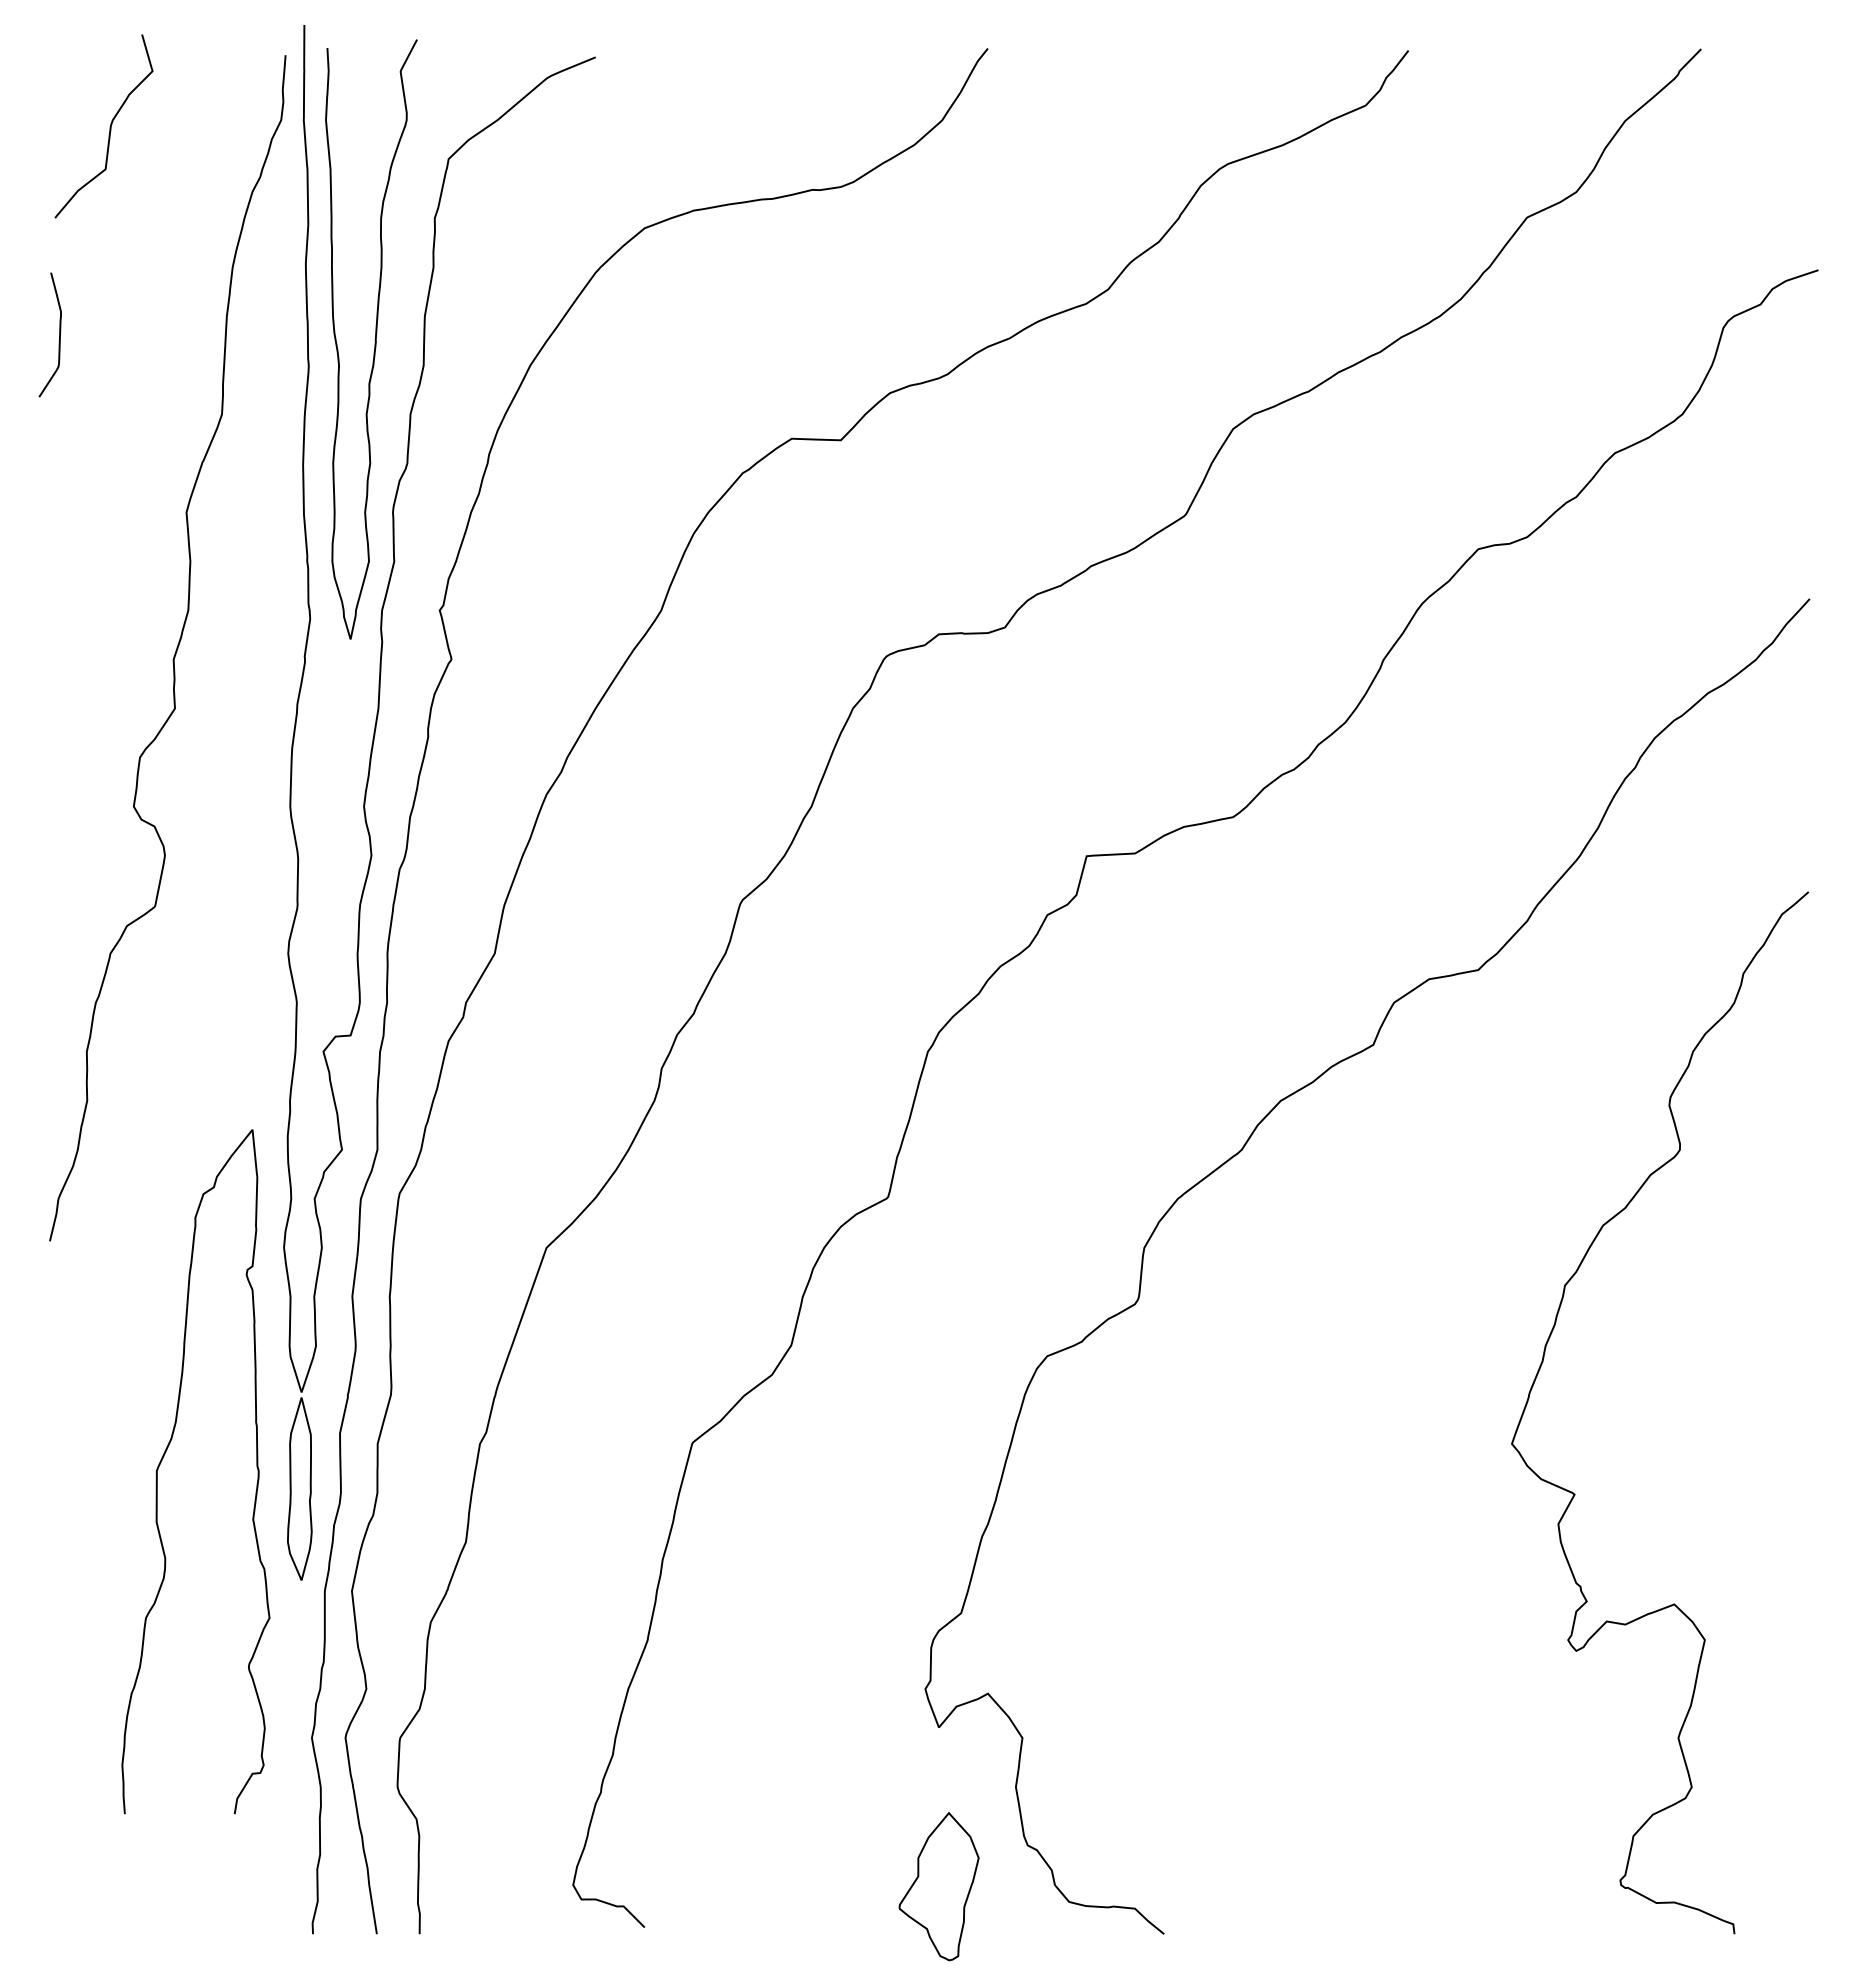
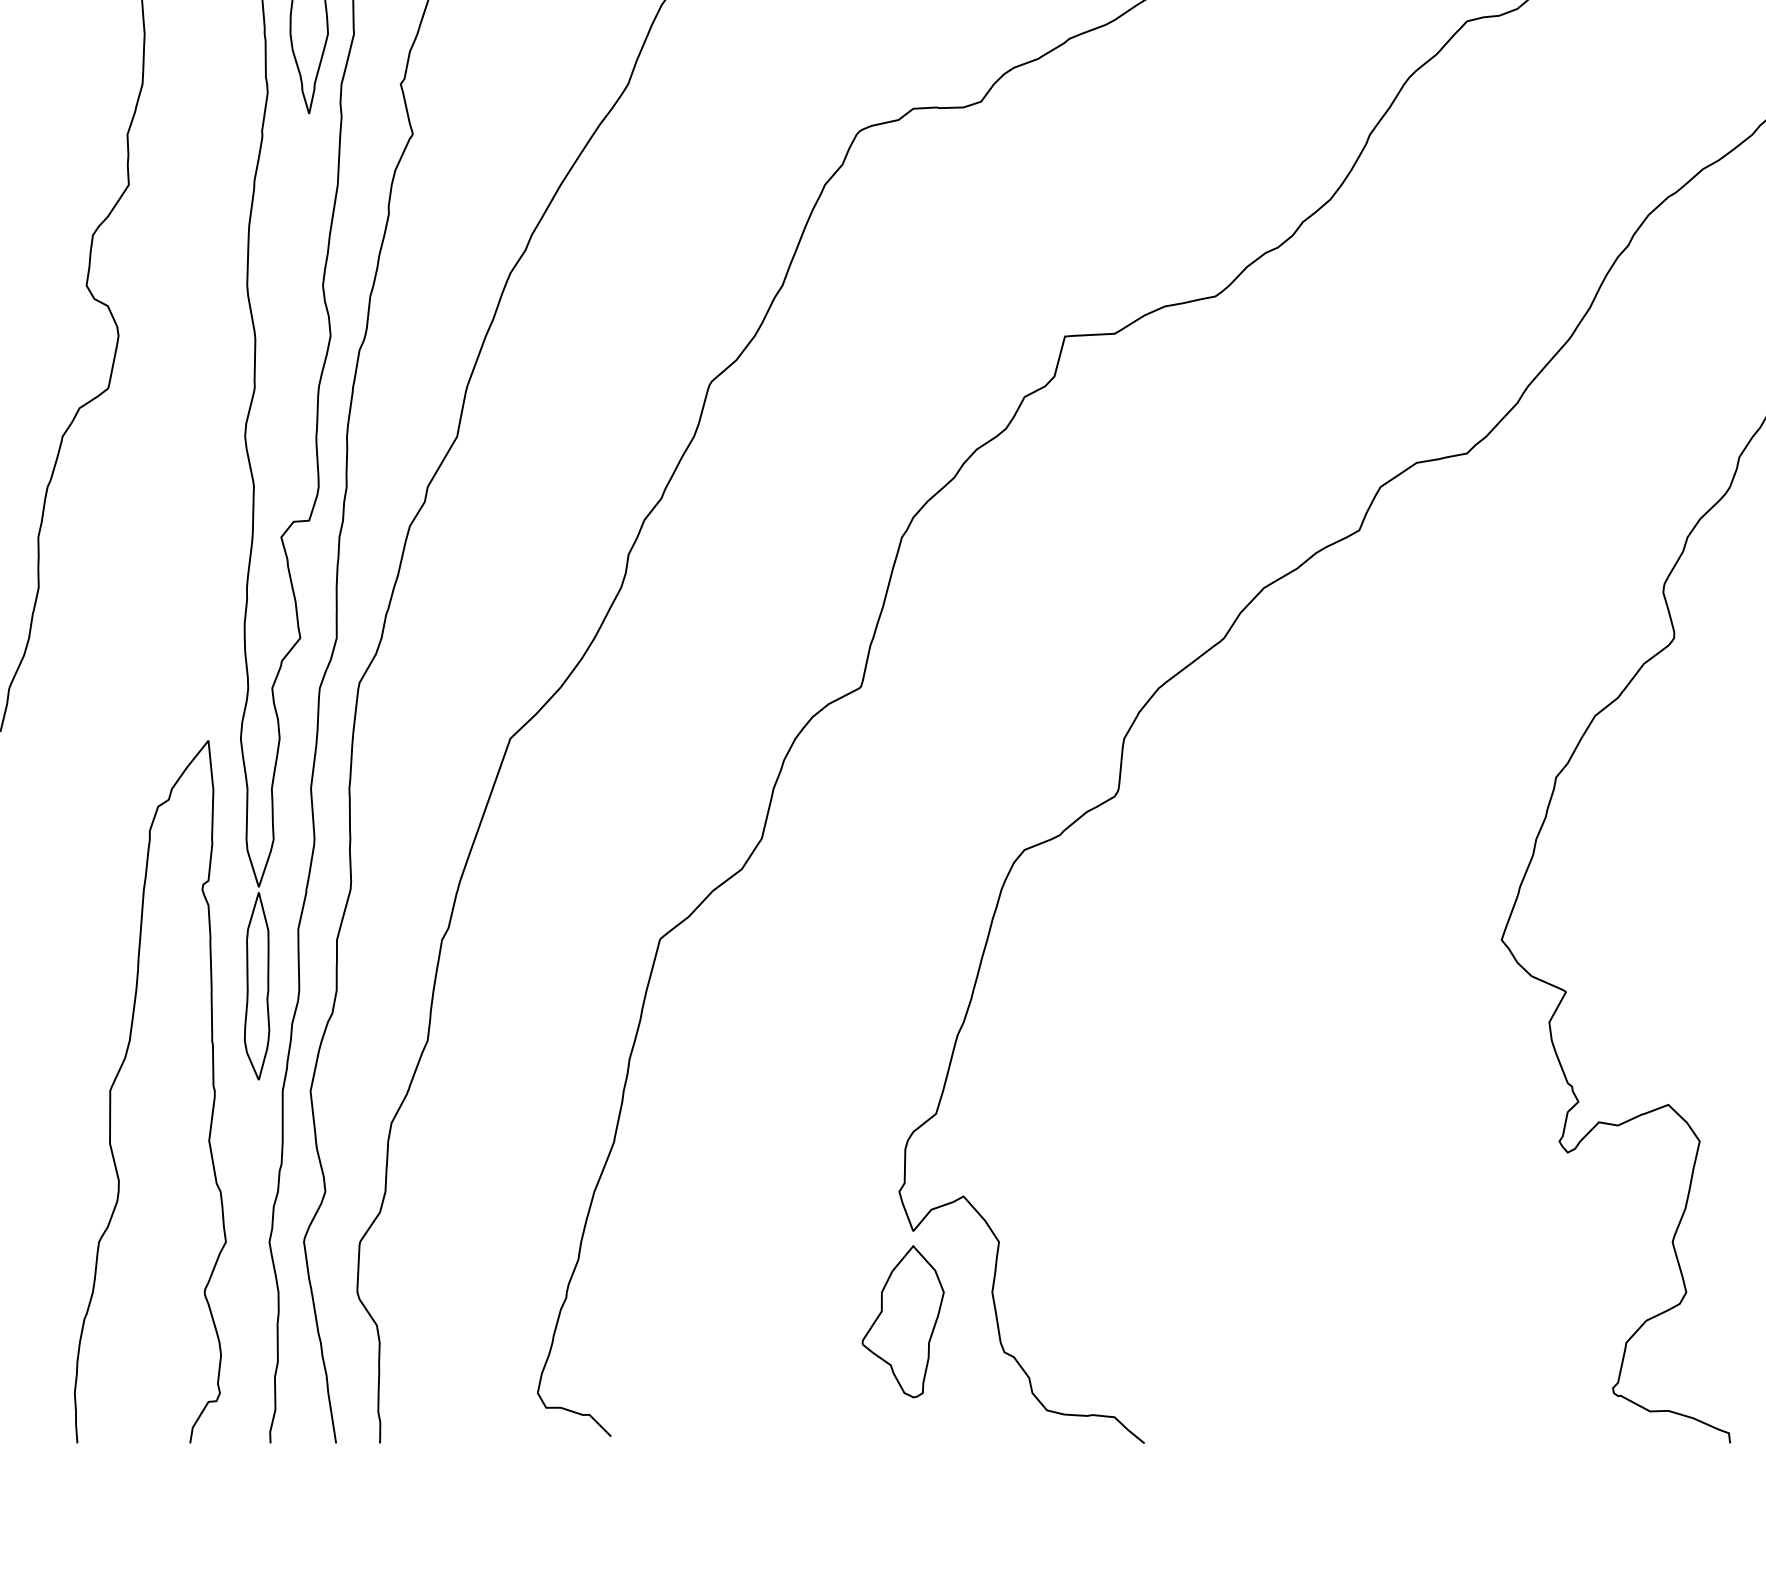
curve: (164, 1456) -> (118, 1076), moved
part: (938, 1886) -> (902, 1321), moved

